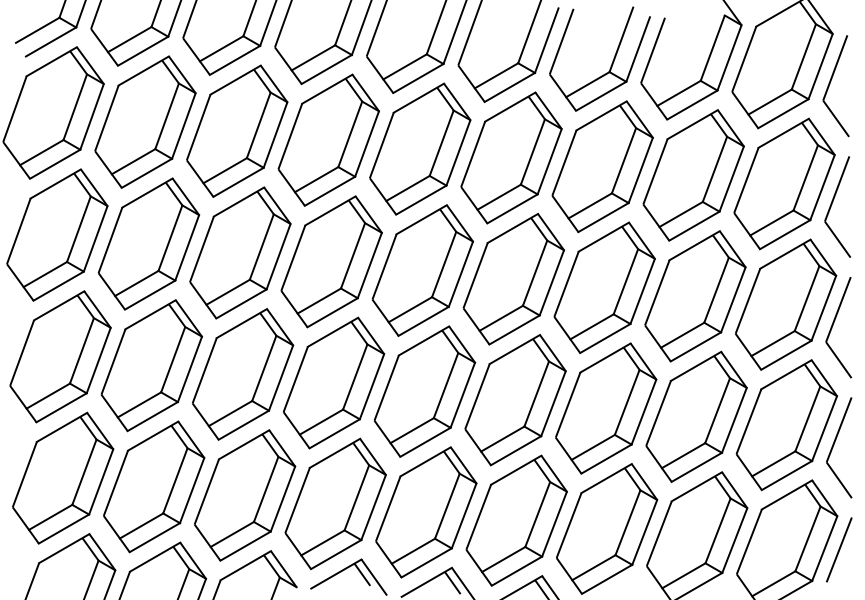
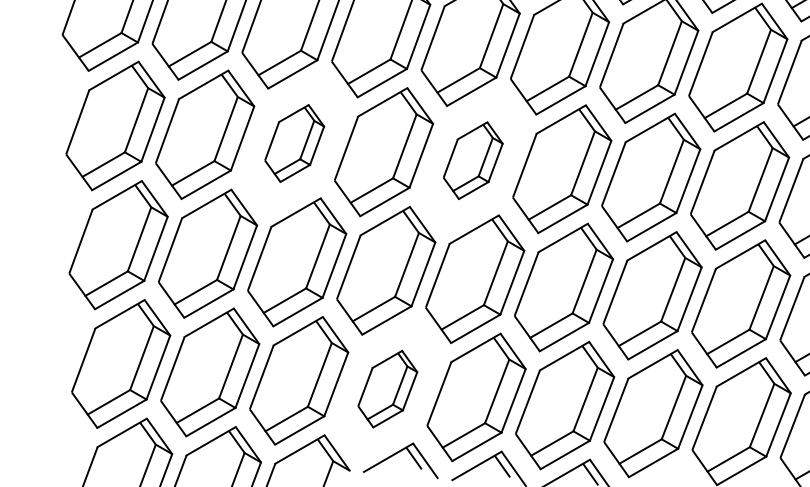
part: (240, 252) -> (294, 143), size x0.6
part: (422, 270) -> (472, 160), size x0.6
part: (335, 503) -> (387, 388), size x0.6

